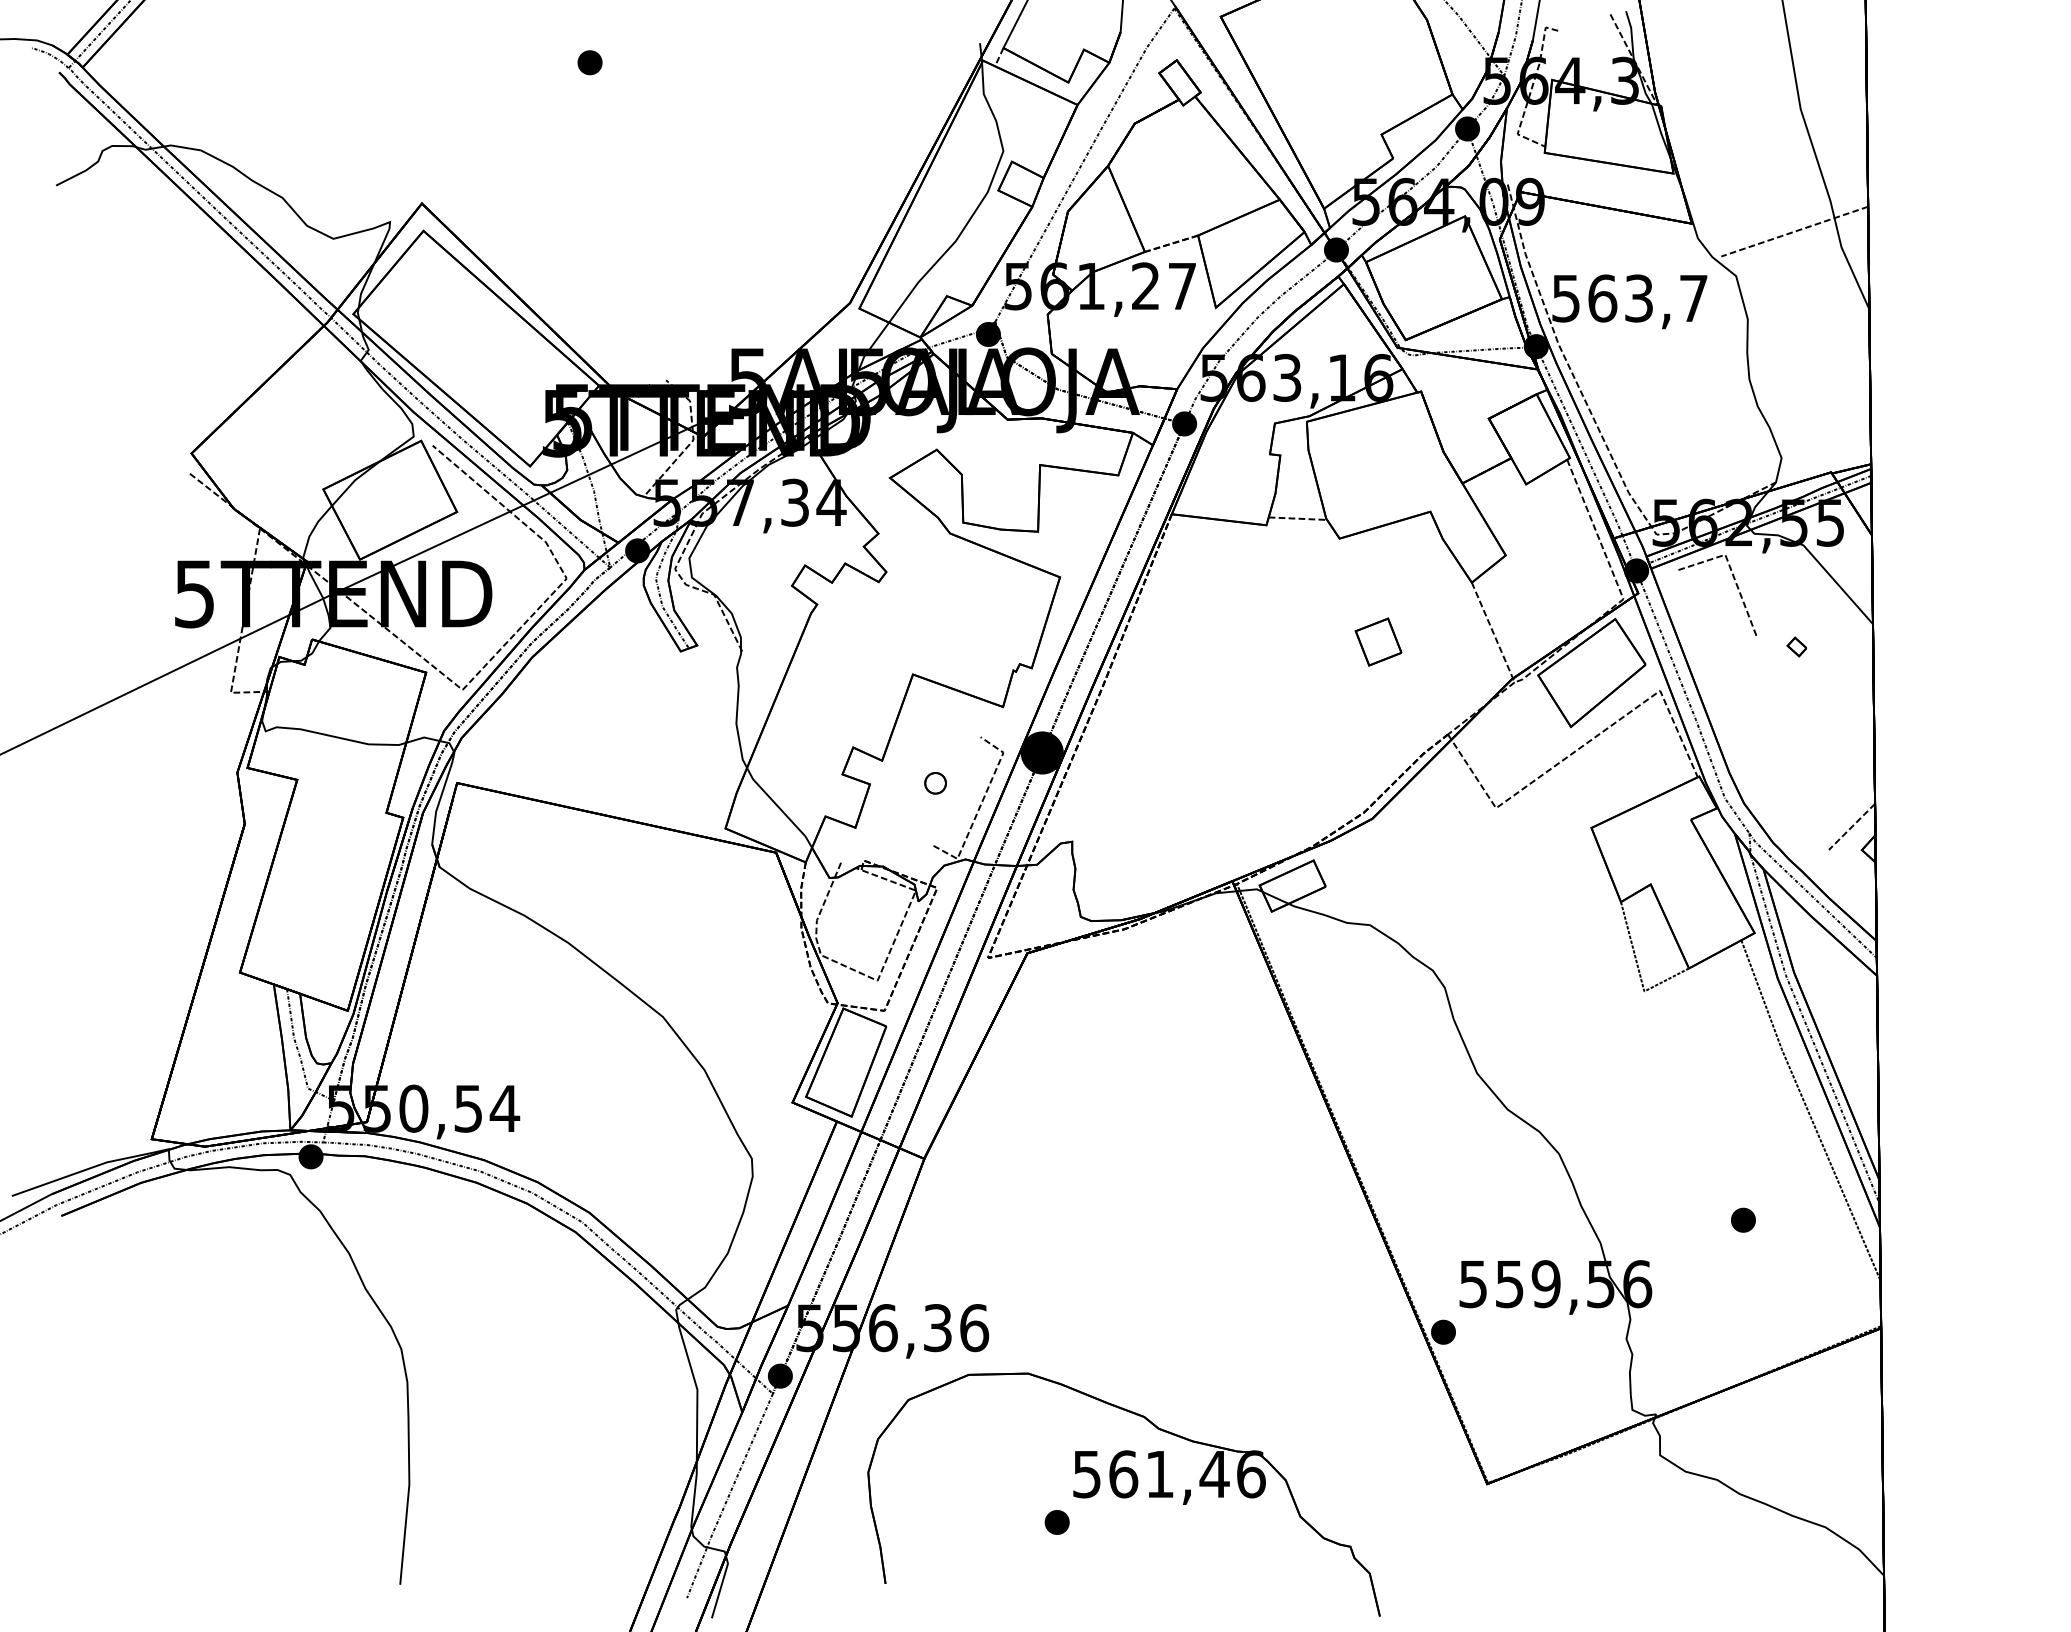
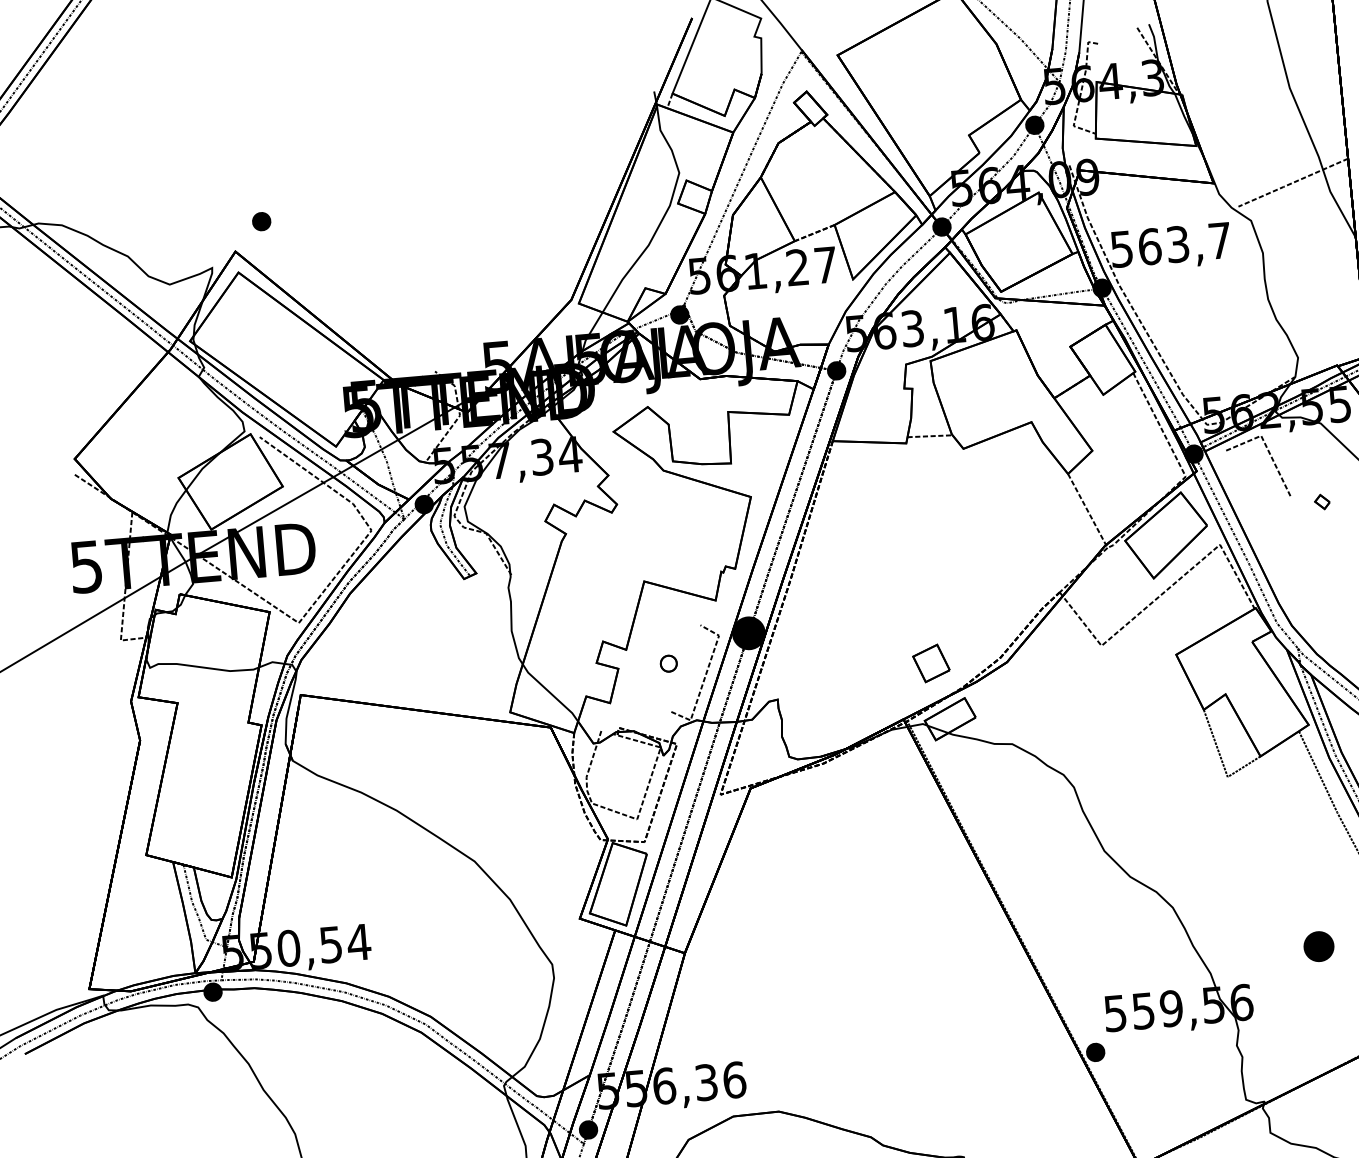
part: (589, 62) -> (261, 221), moved
part: (1378, 641) -> (931, 663), moved
part: (1743, 1219) -> (1319, 945), size x1.6

